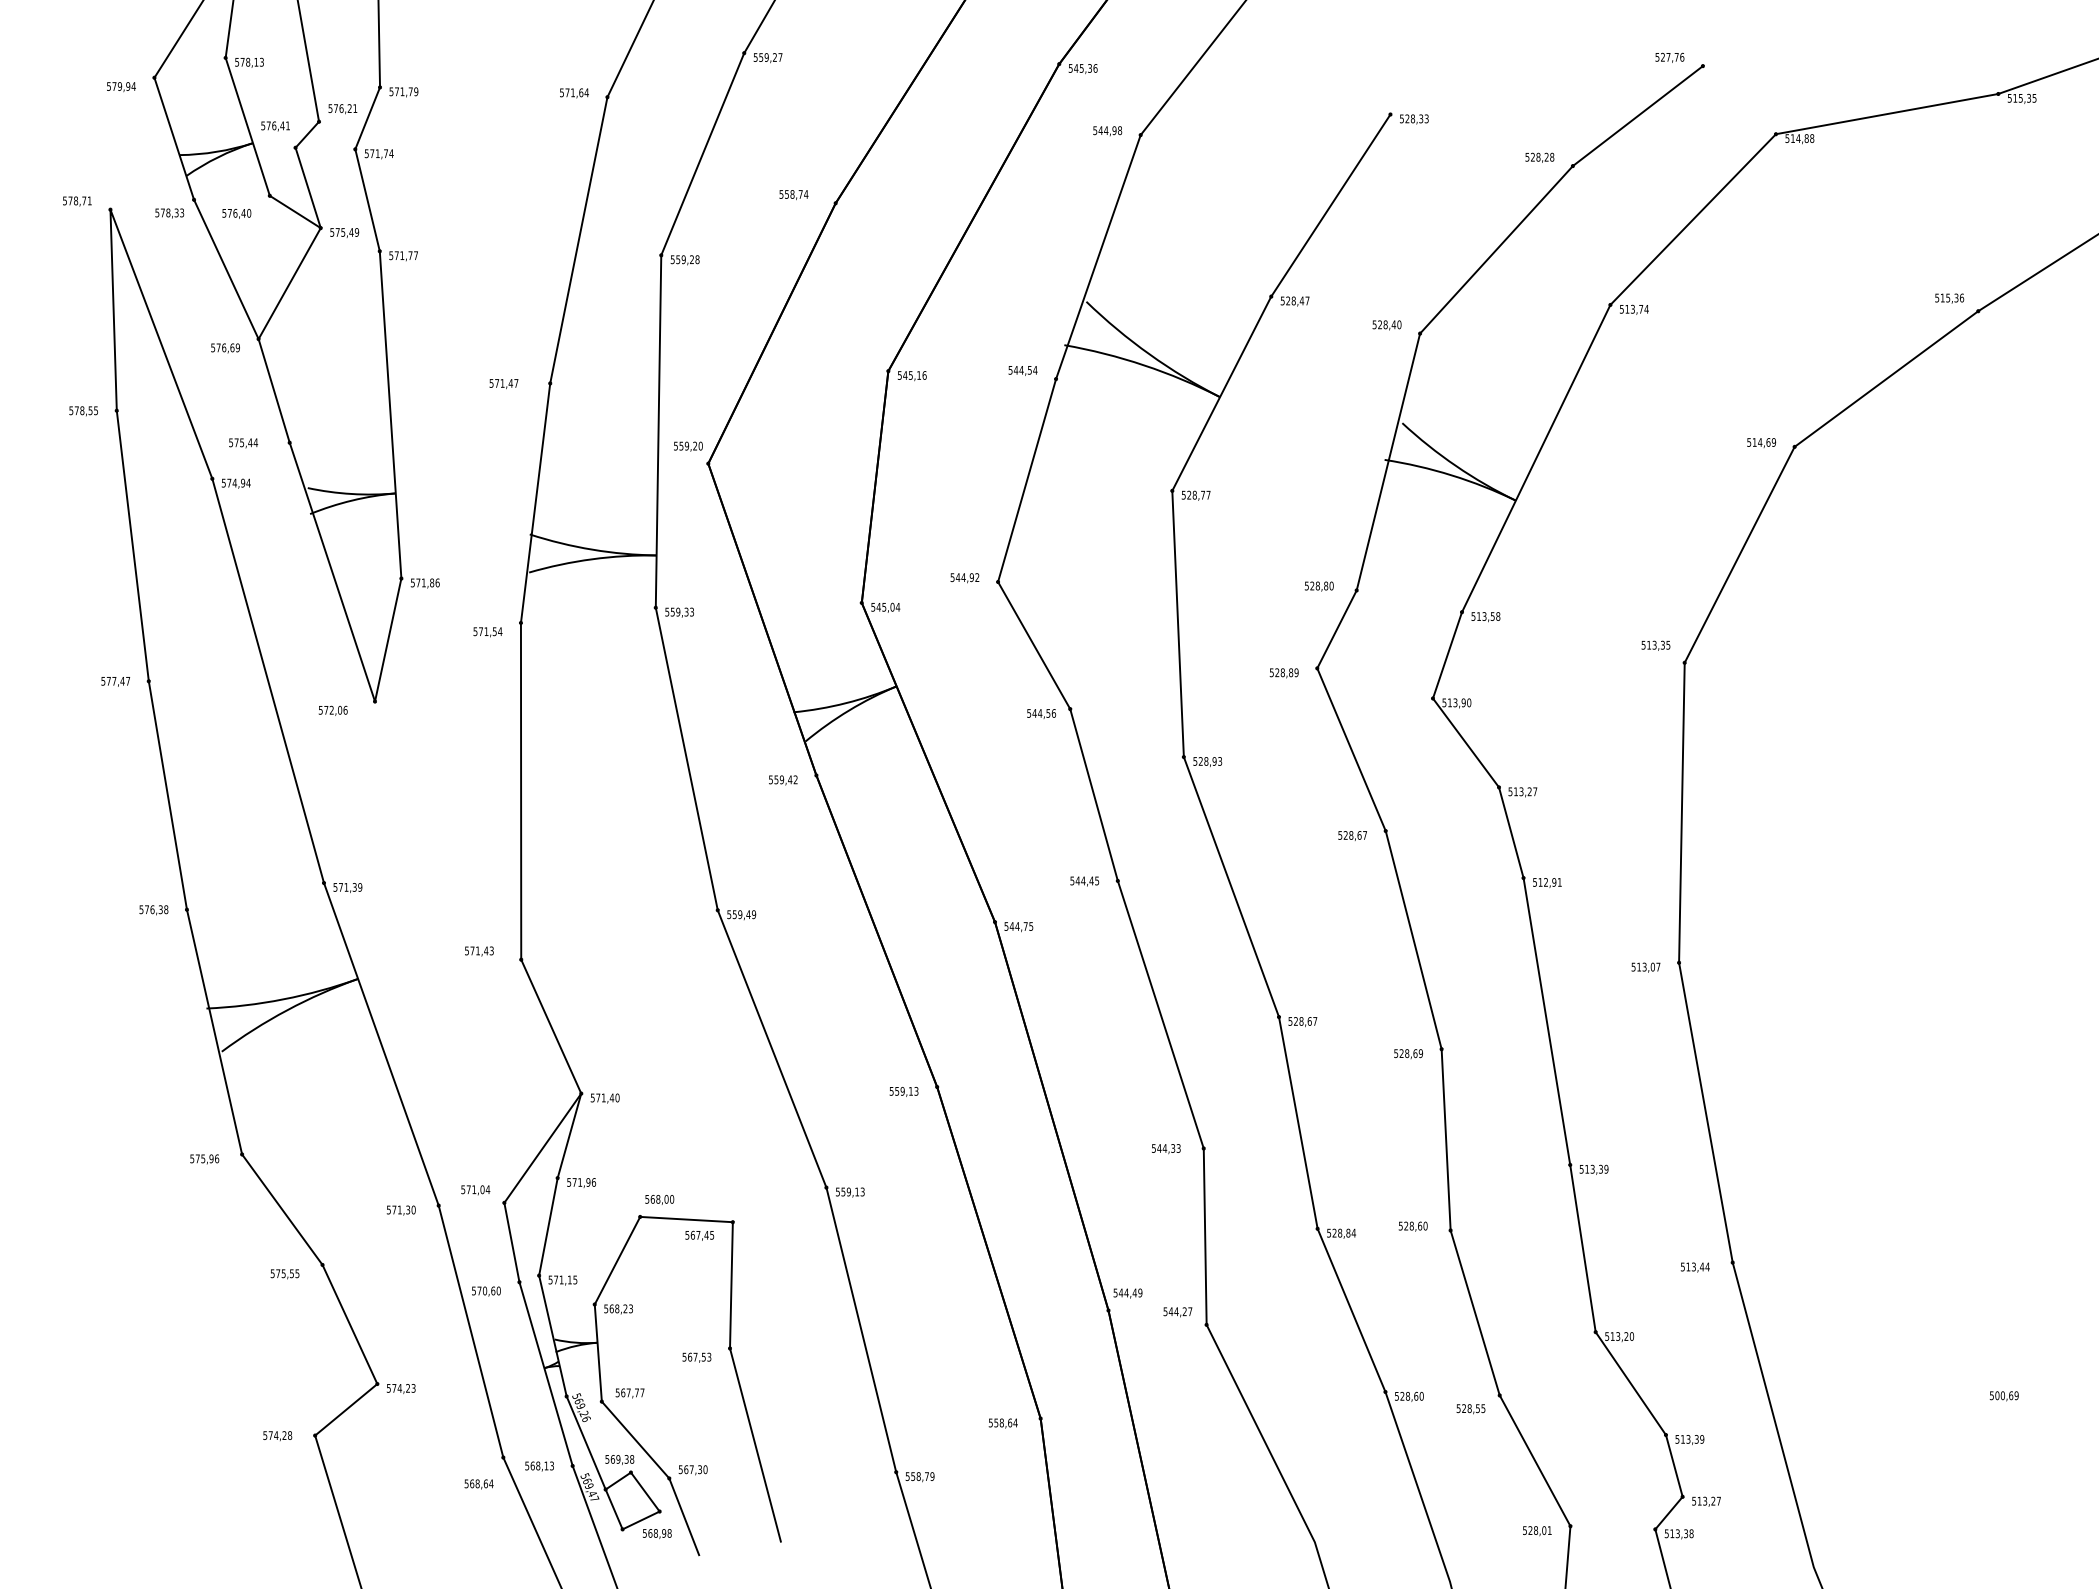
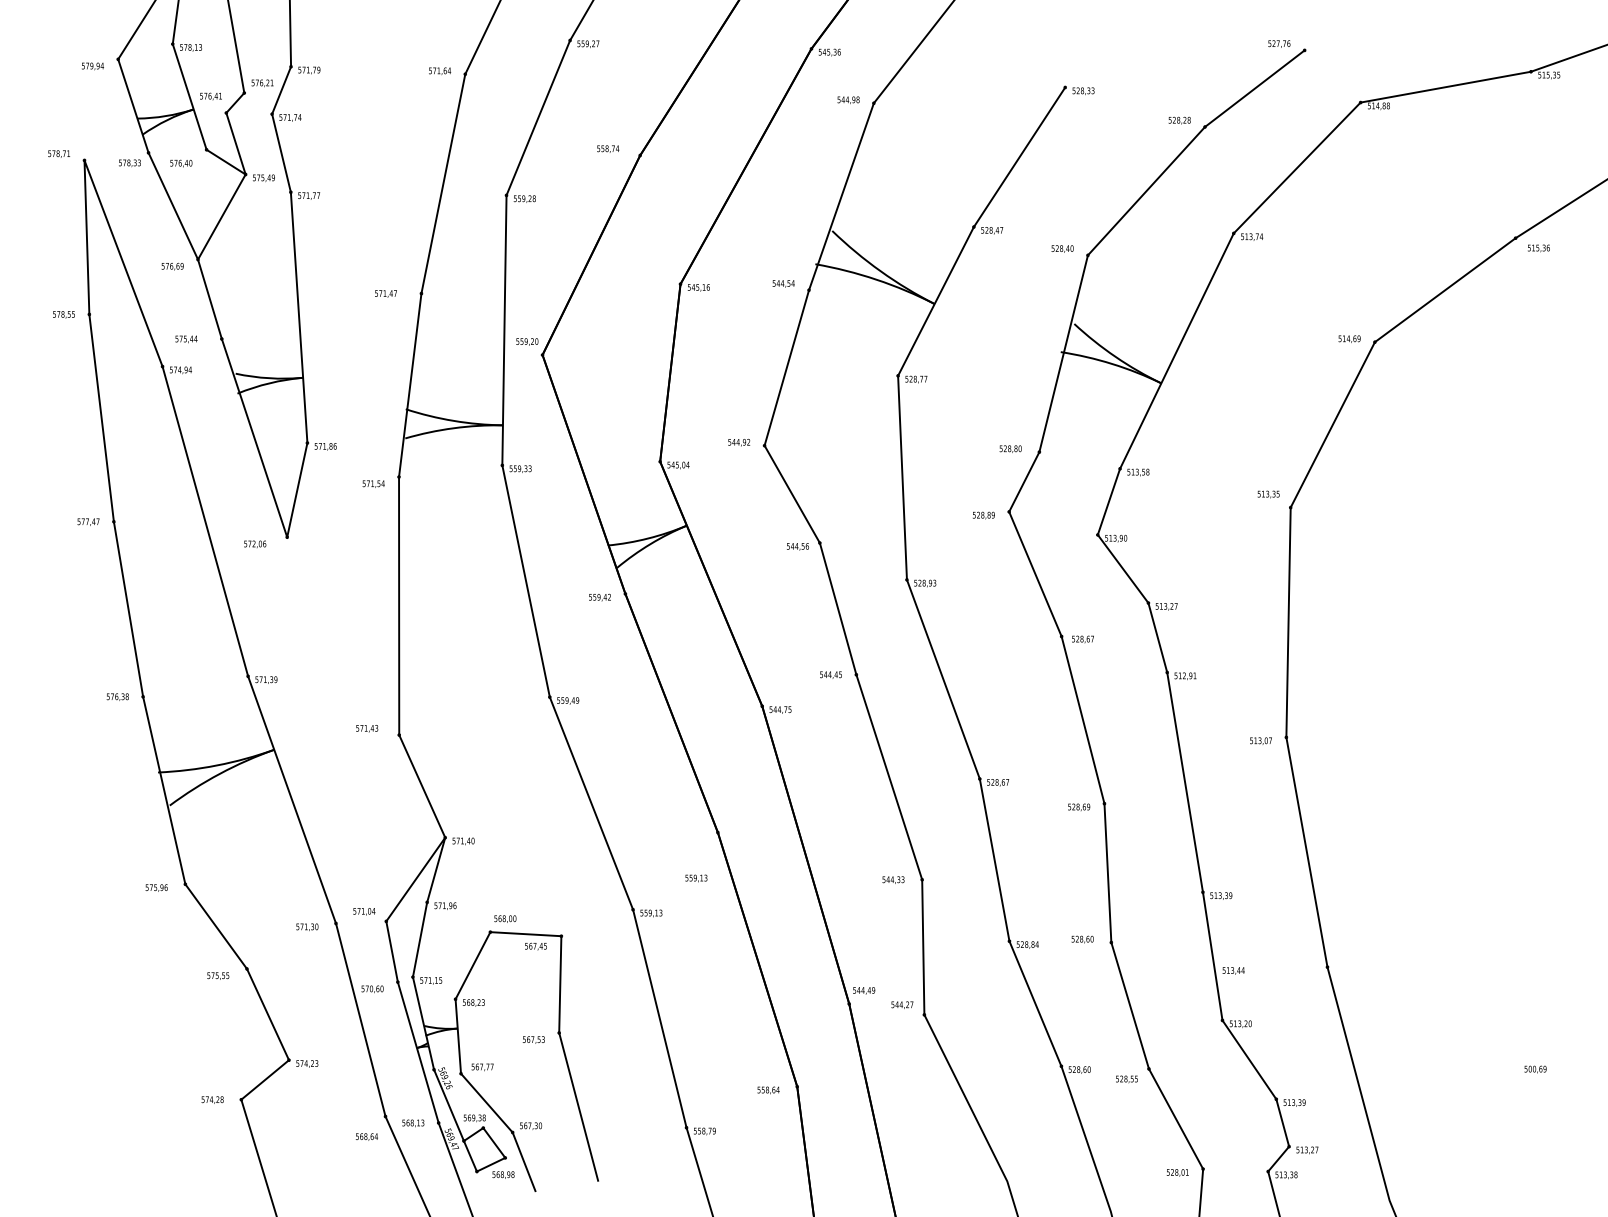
text: (1949, 298) -> (1538, 248), moved
text: (1352, 835) -> (1082, 639), moved
text: (903, 1091) -> (695, 878), moved
text: (1694, 1267) -> (1233, 970), moved

